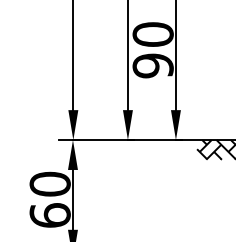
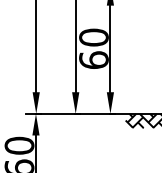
text: (152, 65) -> (93, 59), 90 -> 60

